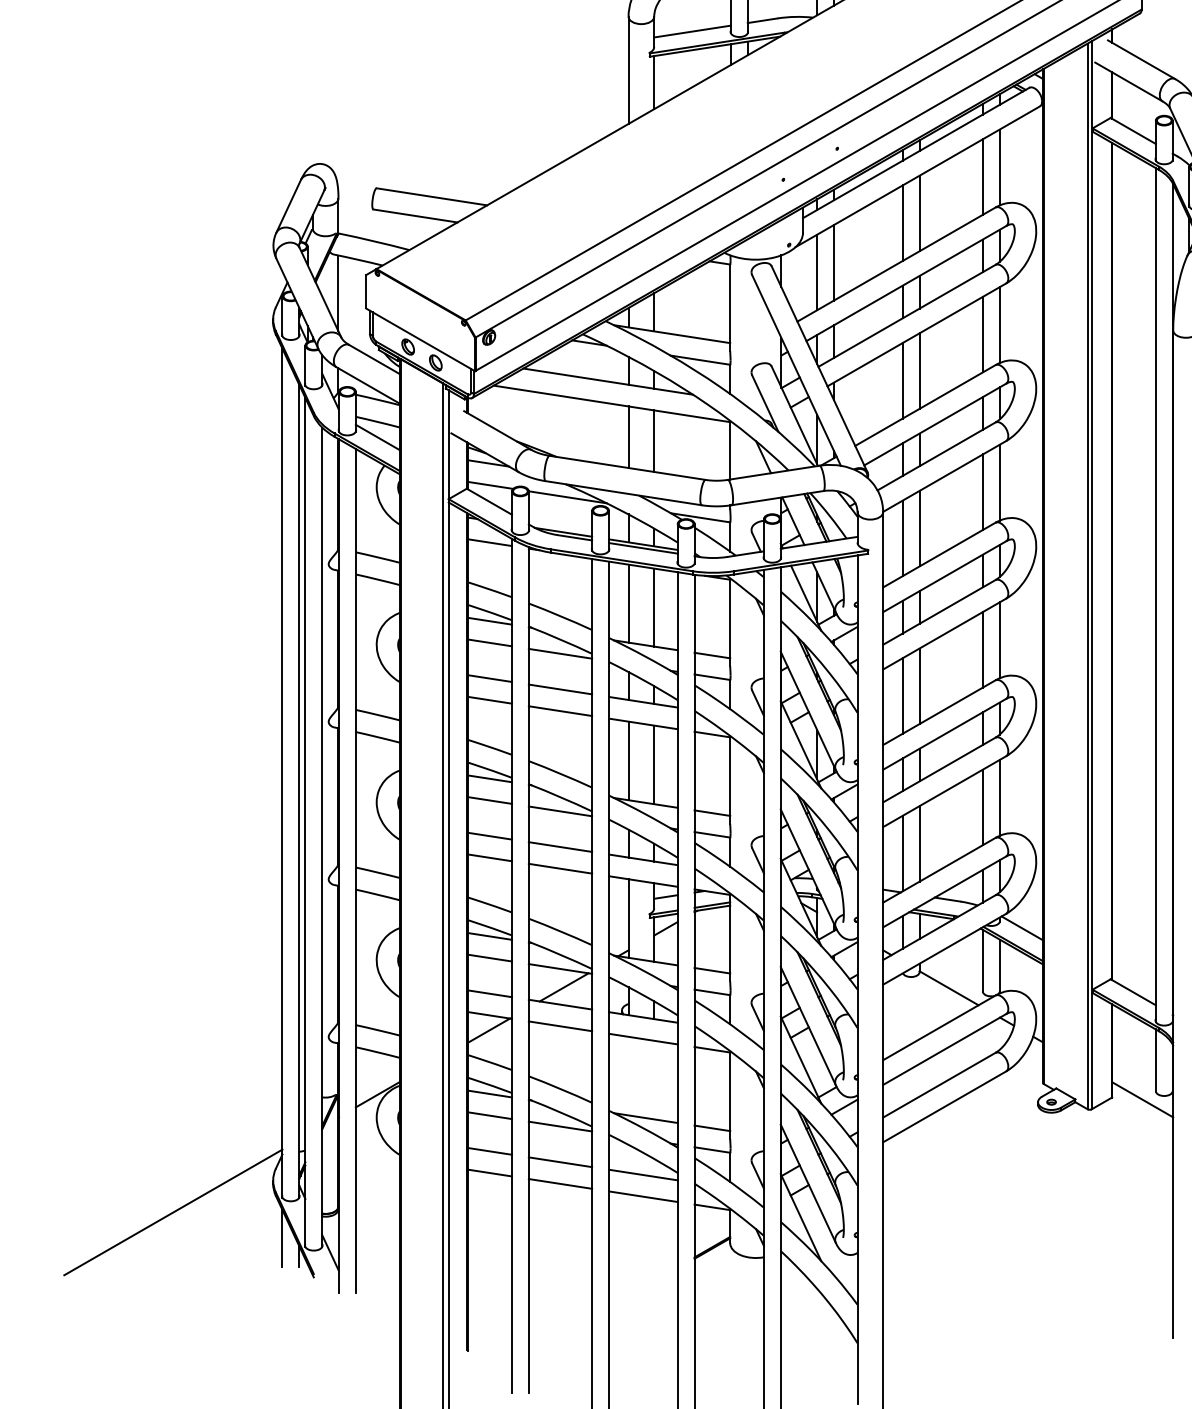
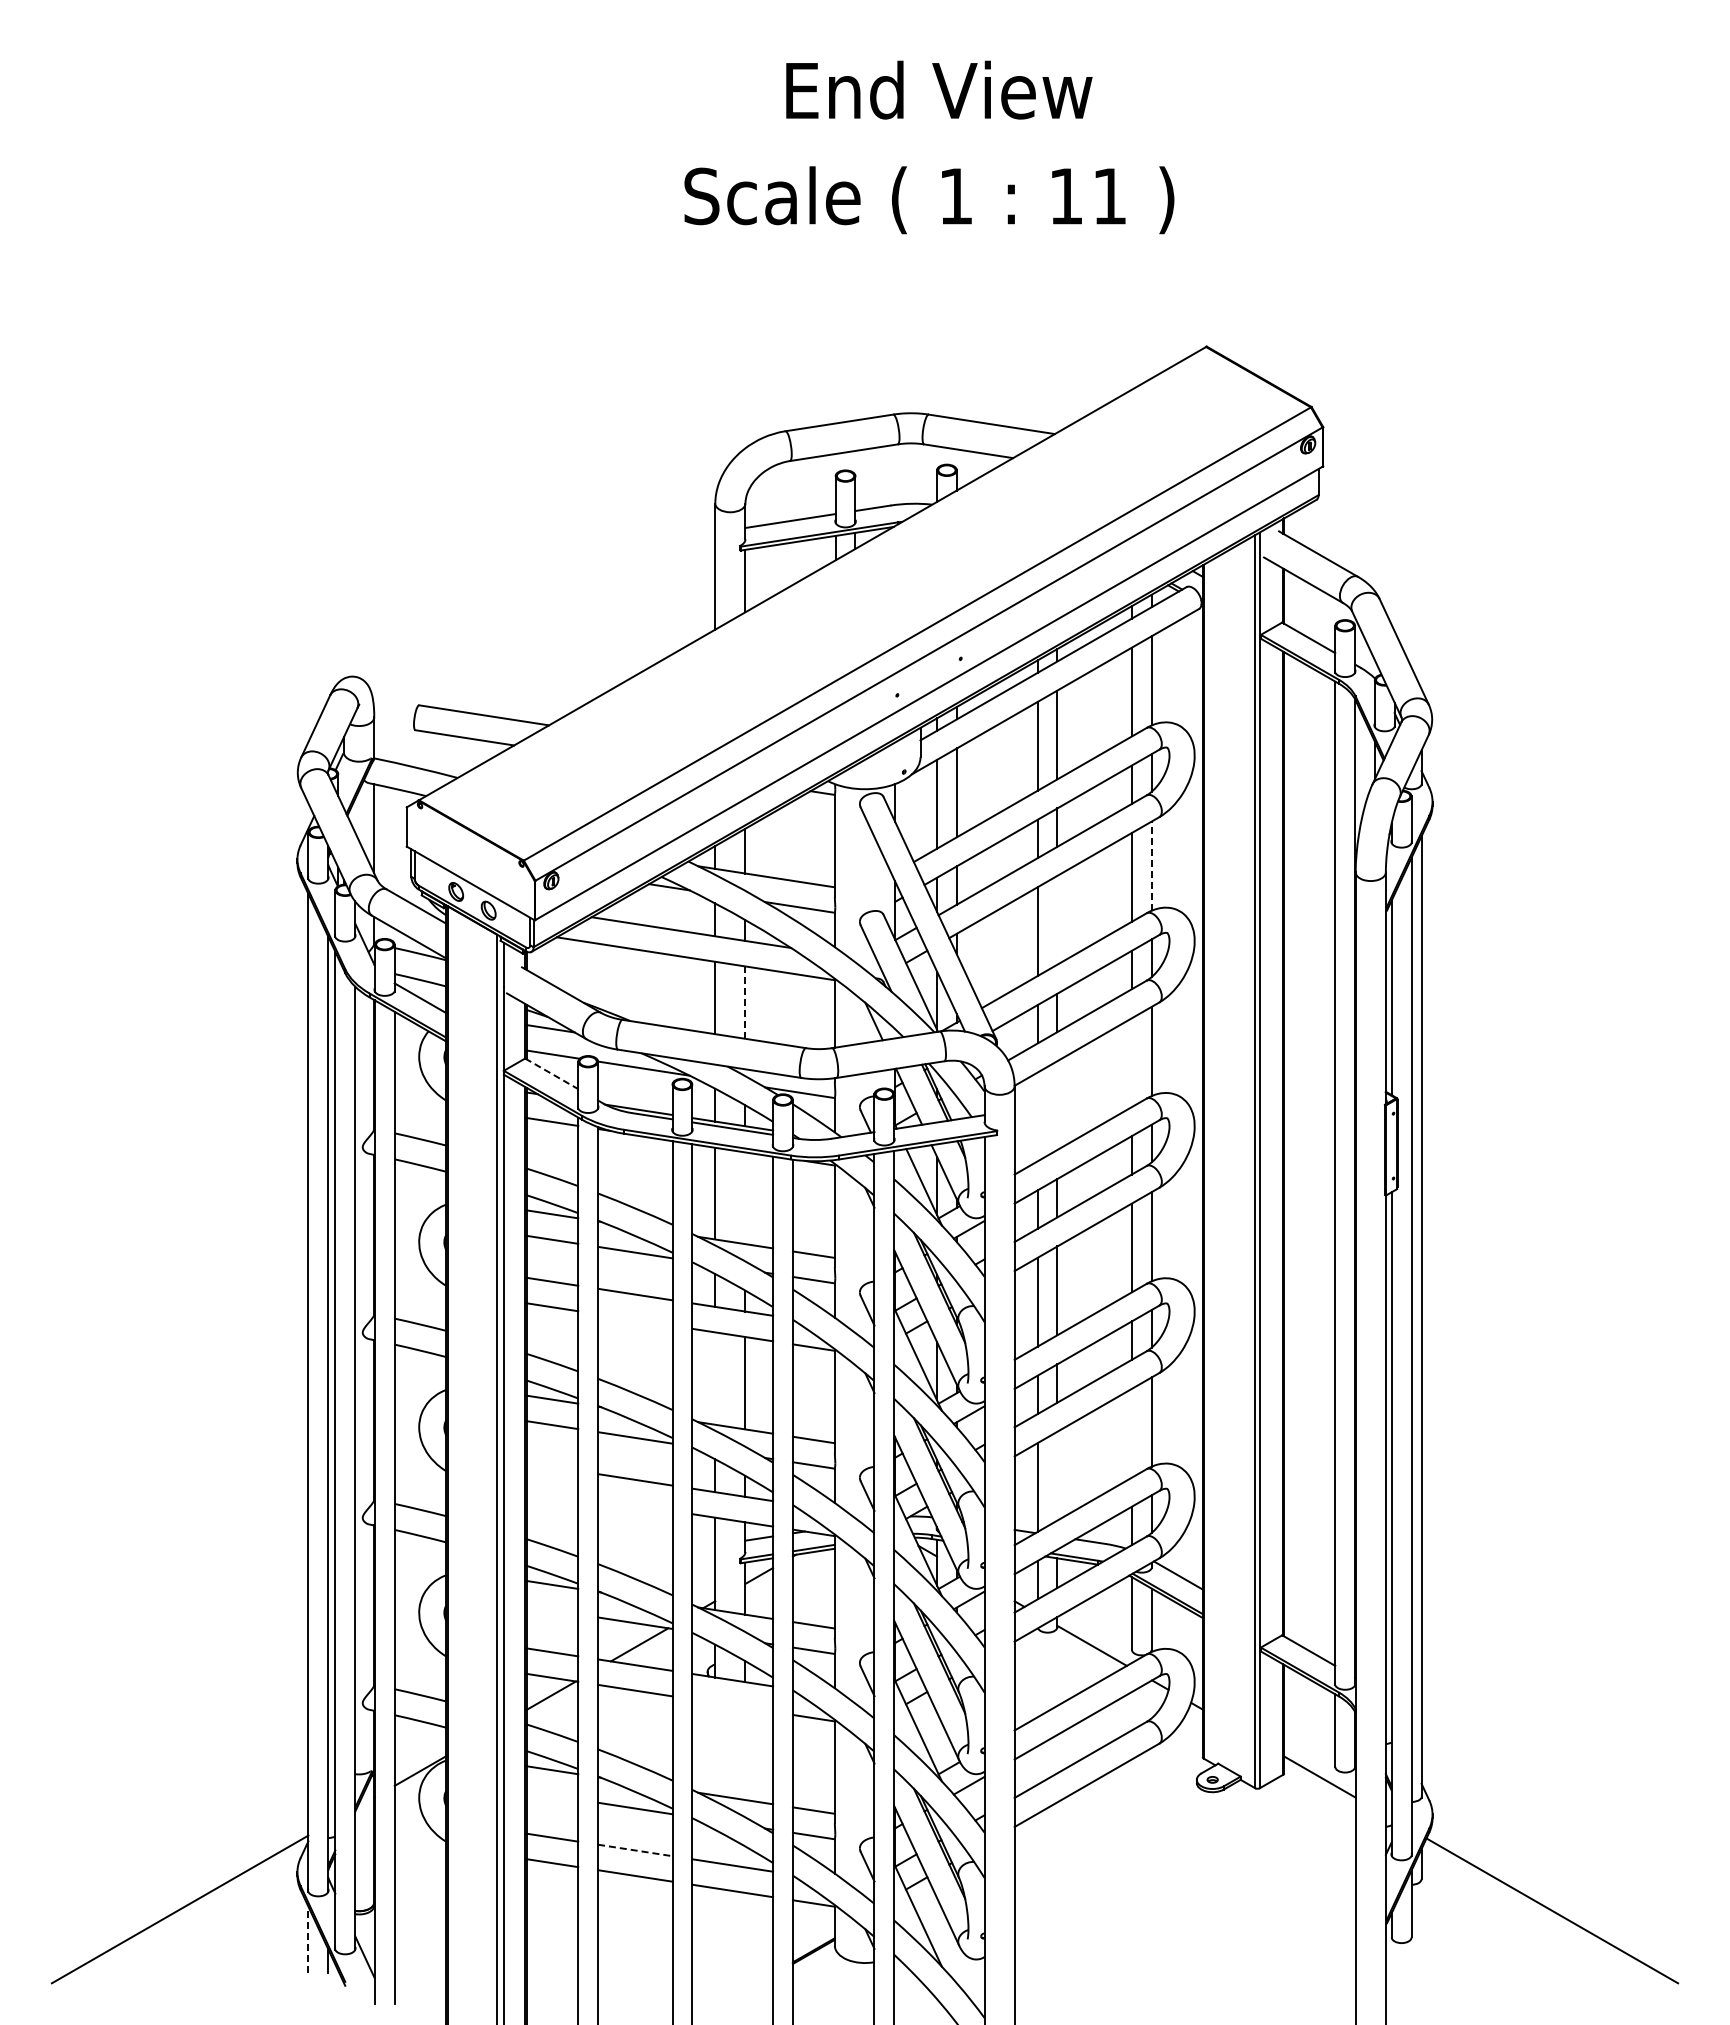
line: (999, 325) -> (1151, 866), solid -> dashed
line: (919, 370) -> (1057, 919), removed
line: (654, 441) -> (745, 1002), solid -> dashed
line: (982, 492) -> (1131, 1062), removed
line: (489, 501) -> (551, 1073), solid -> dashed
line: (919, 528) -> (1057, 1105), removed
line: (902, 538) -> (1037, 1116), removed
line: (654, 607) -> (745, 1198), removed
line: (560, 710) -> (635, 1319), removed
line: (628, 760) -> (715, 1378), removed
line: (982, 806) -> (1131, 1432), removed
line: (490, 836) -> (552, 1467), removed
line: (919, 843) -> (1057, 1475), removed
line: (490, 857) -> (552, 1492), removed
line: (560, 868) -> (635, 1505), removed
line: (490, 958) -> (552, 1610), removed
line: (643, 1038) -> (732, 1705), removed
line: (490, 1115) -> (552, 1795), removed
line: (560, 1162) -> (635, 1850), solid -> dashed
line: (282, 1237) -> (308, 1939), solid -> dashed

